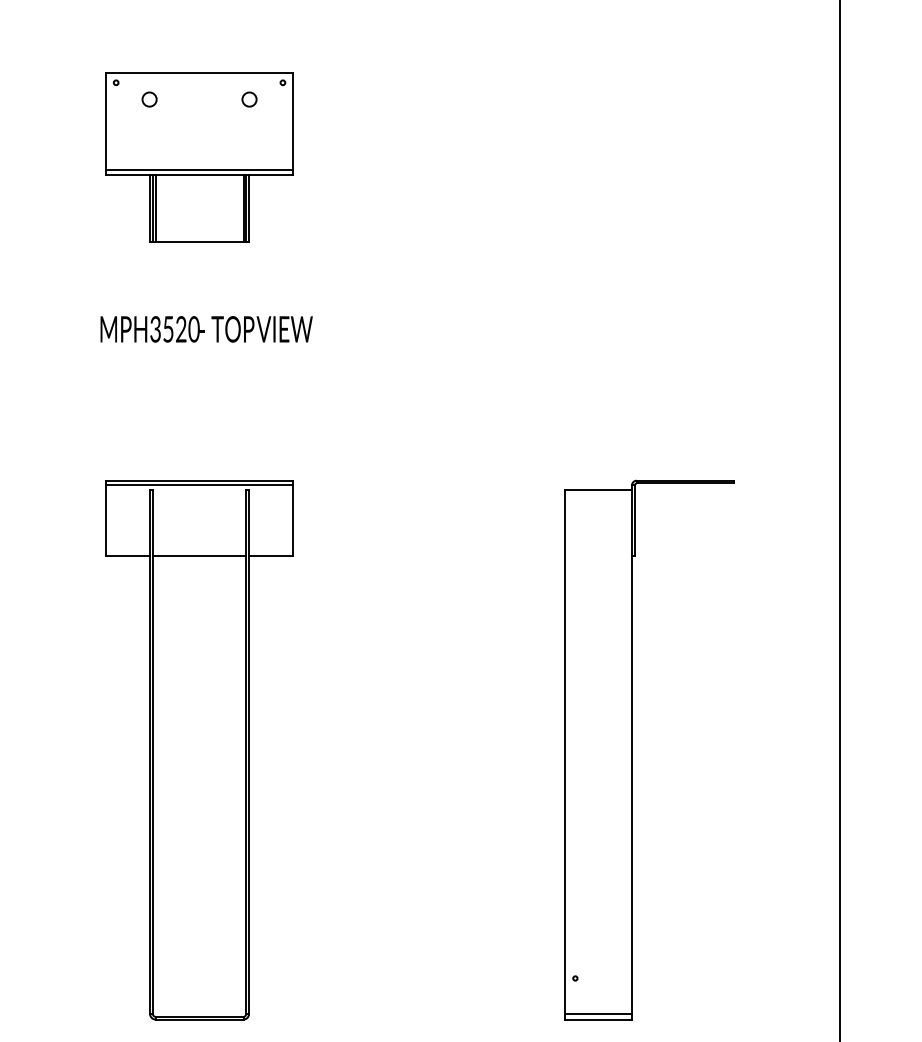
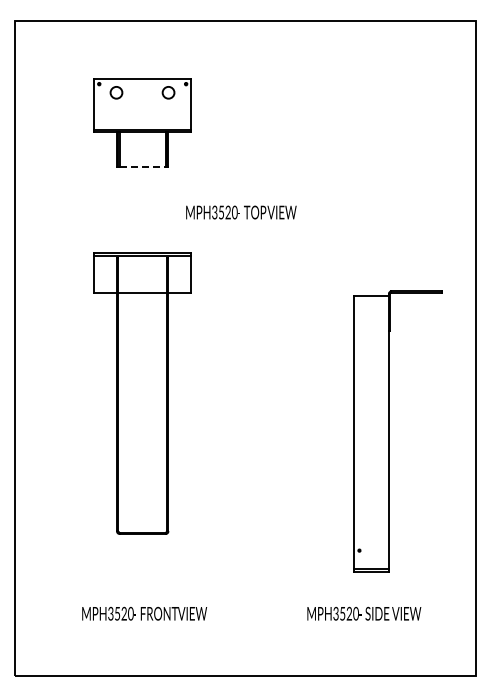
circle: (149, 98) -> (116, 92), size x1.6
circle: (249, 98) -> (168, 92), size x1.6
line: (199, 240) -> (142, 166), solid -> dashed
text: (206, 329) -> (241, 212), moved
part: (199, 749) -> (142, 393), moved
part: (633, 749) -> (389, 431), moved

